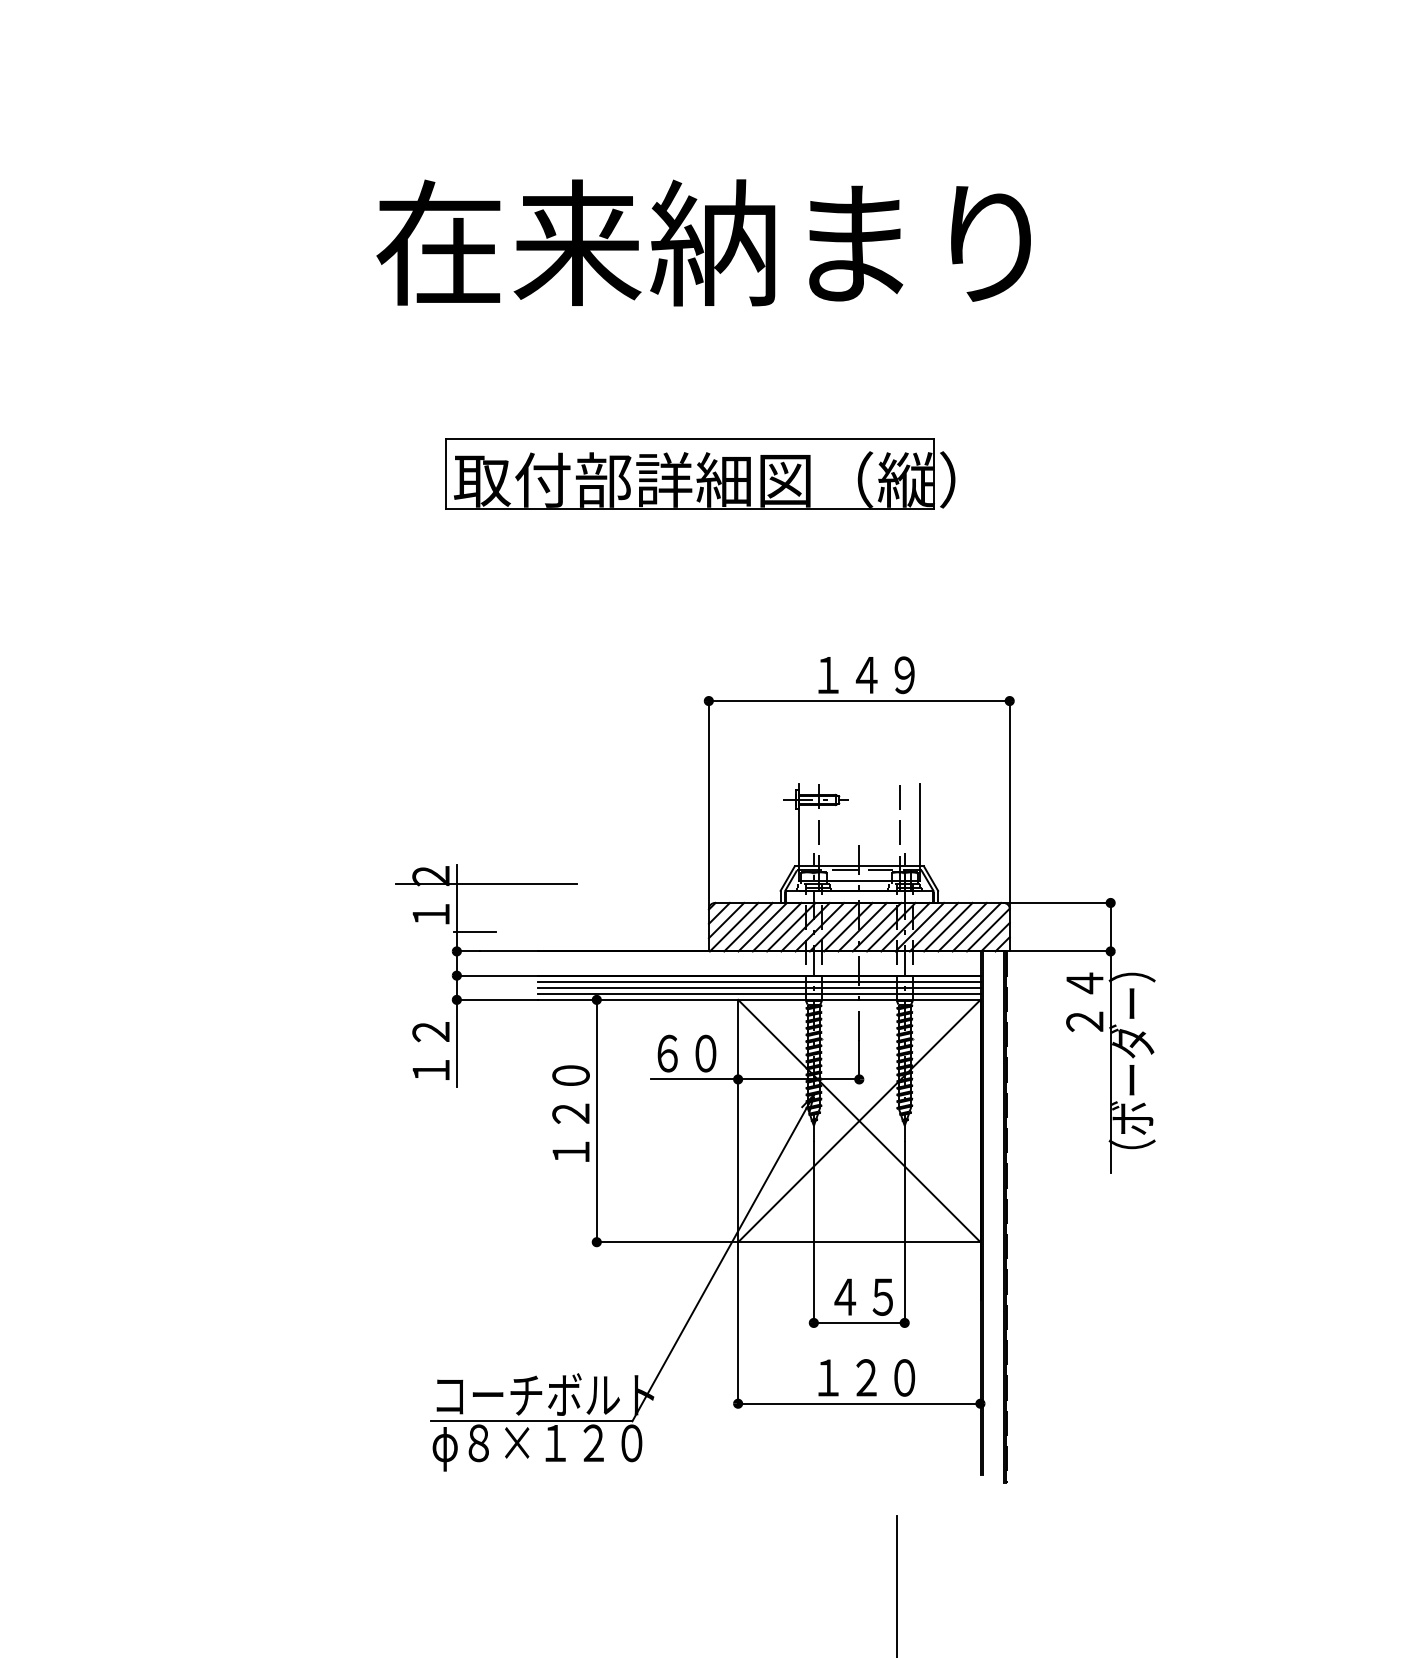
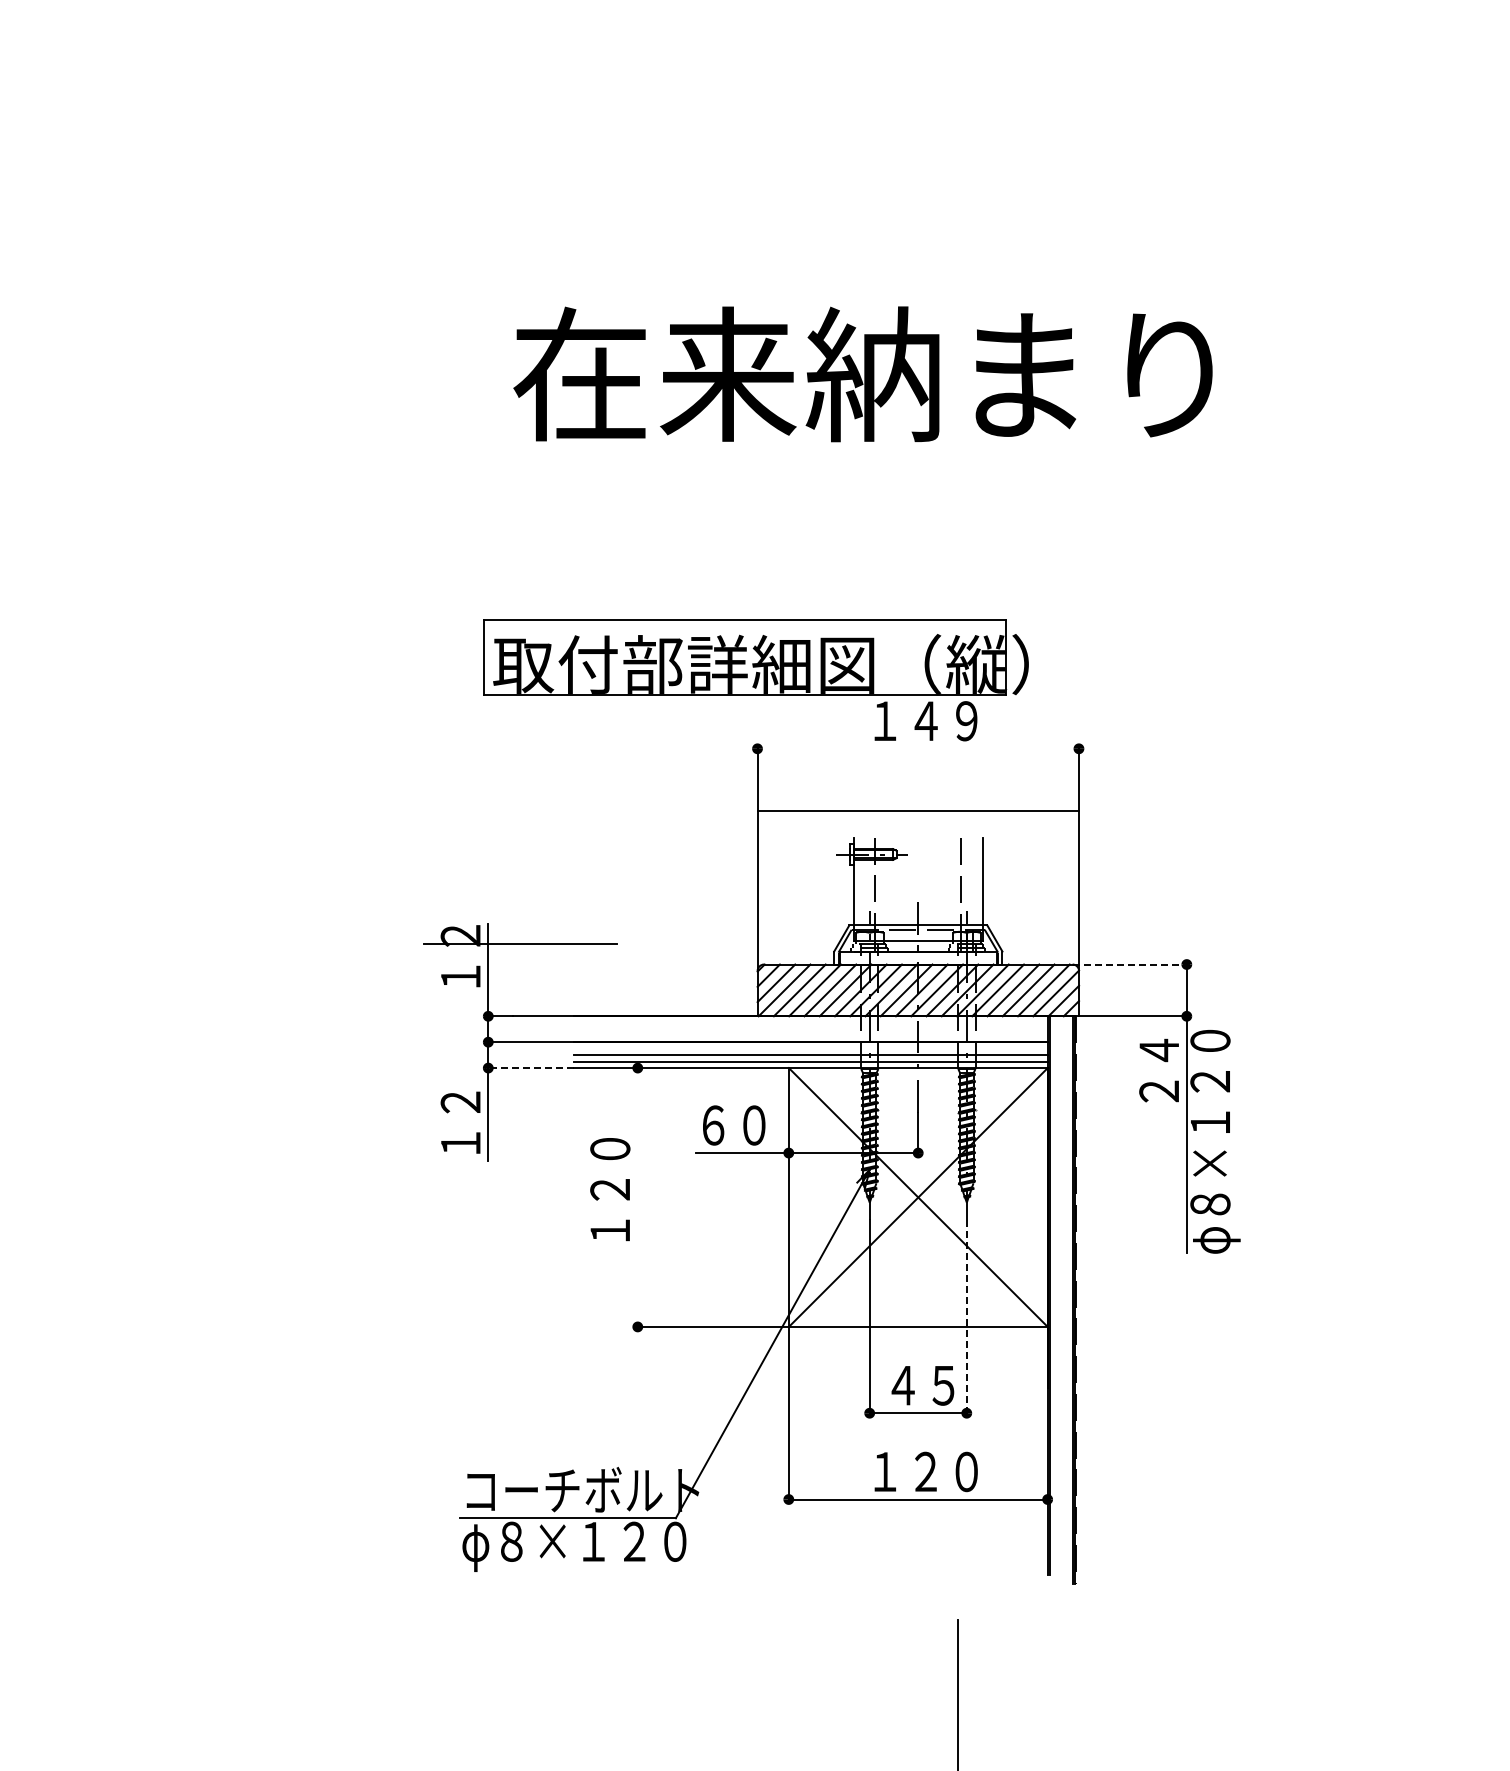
text: (703, 243) -> (862, 374), moved
part: (699, 473) -> (755, 657), moved
line: (859, 700) -> (918, 810), moved
line: (1058, 902) -> (1131, 964), solid -> dashed
line: (474, 932) -> (507, 996), removed
line: (758, 981) -> (810, 1048), removed
line: (495, 1000) -> (529, 1068), solid -> dashed
text: (1134, 1068) -> (1212, 1141), （ボーダー） -> φ８×１２０
line: (596, 1121) -> (637, 1197), removed
line: (904, 1234) -> (966, 1318), solid -> dashed

